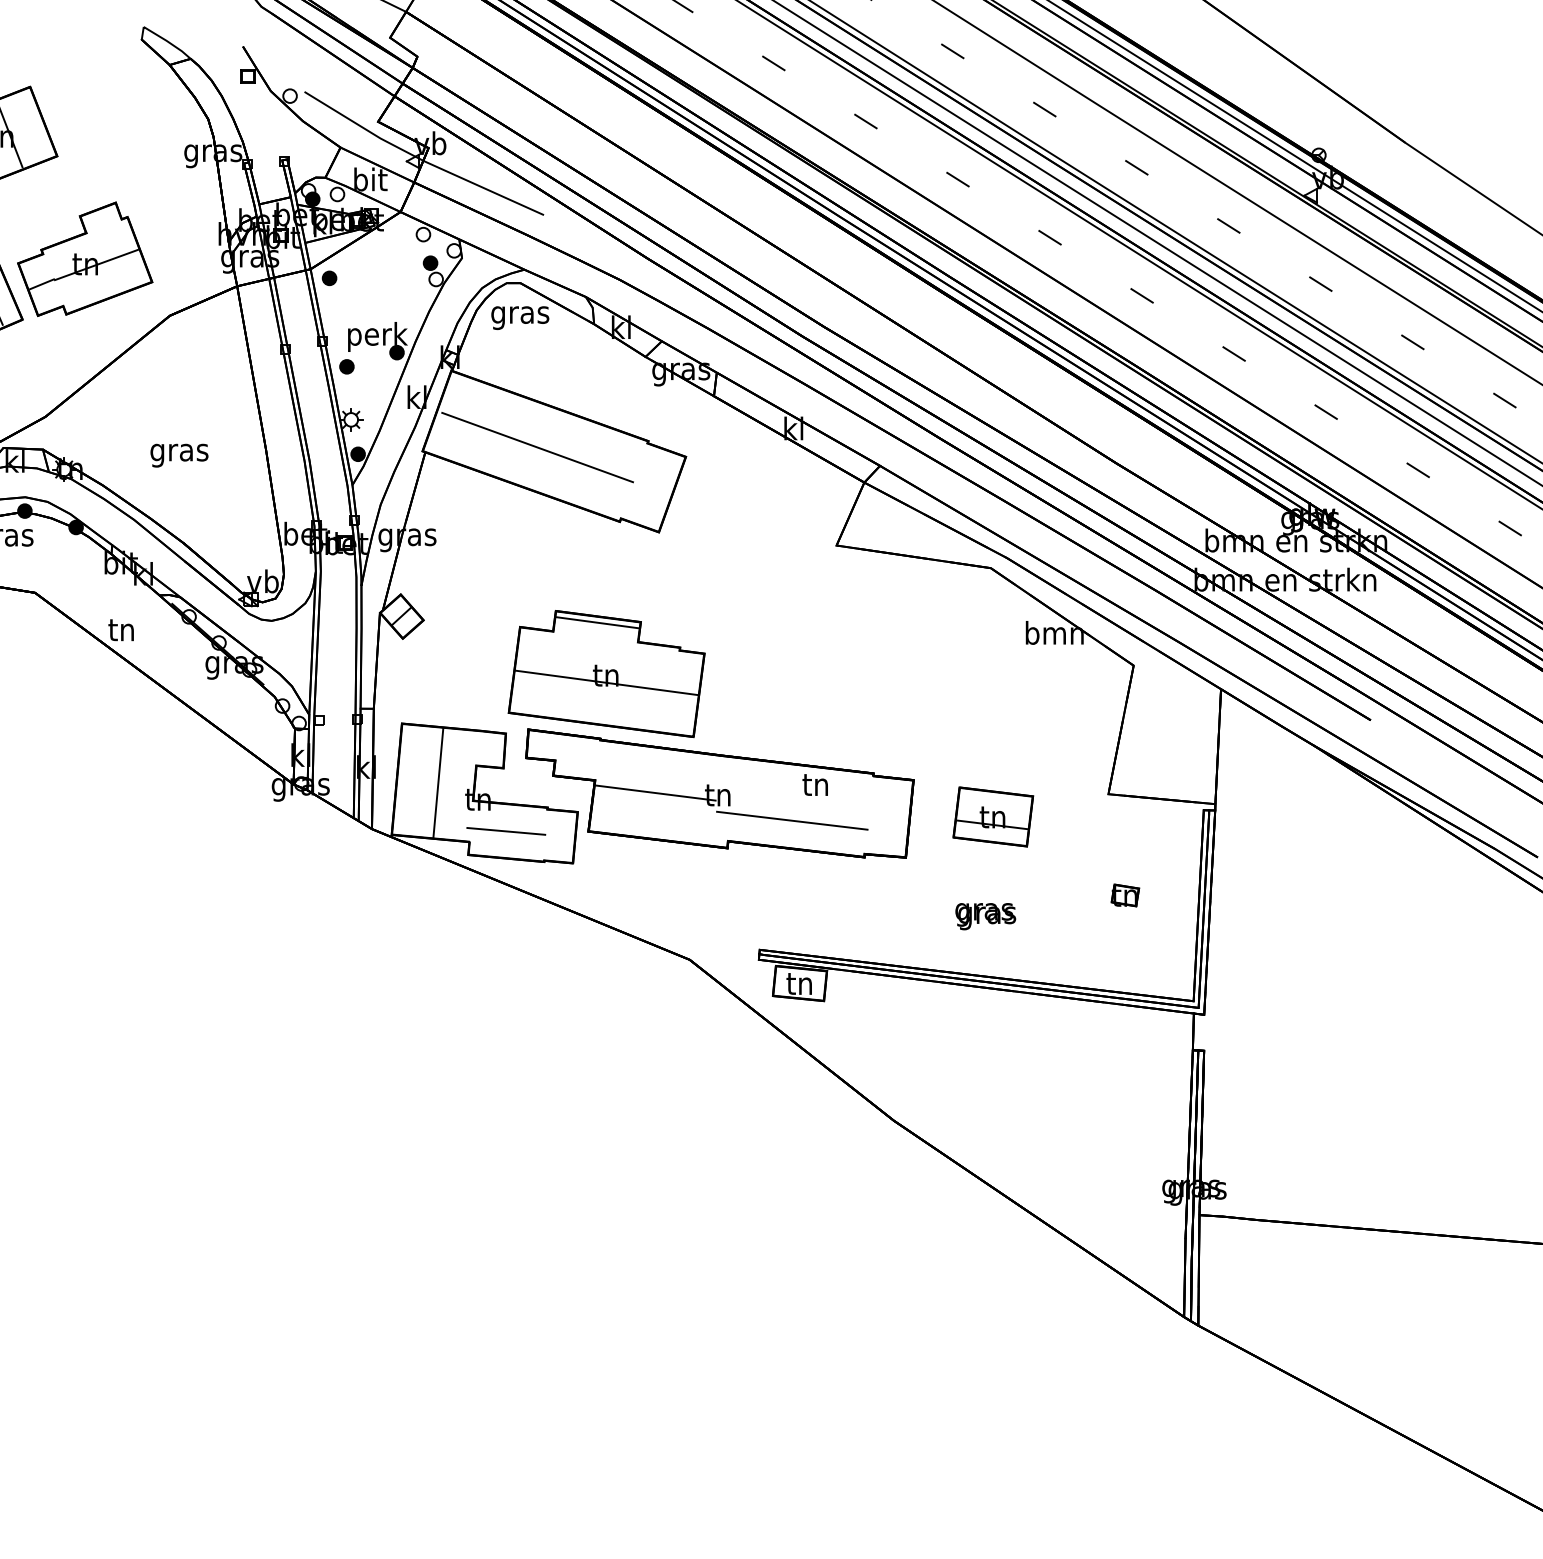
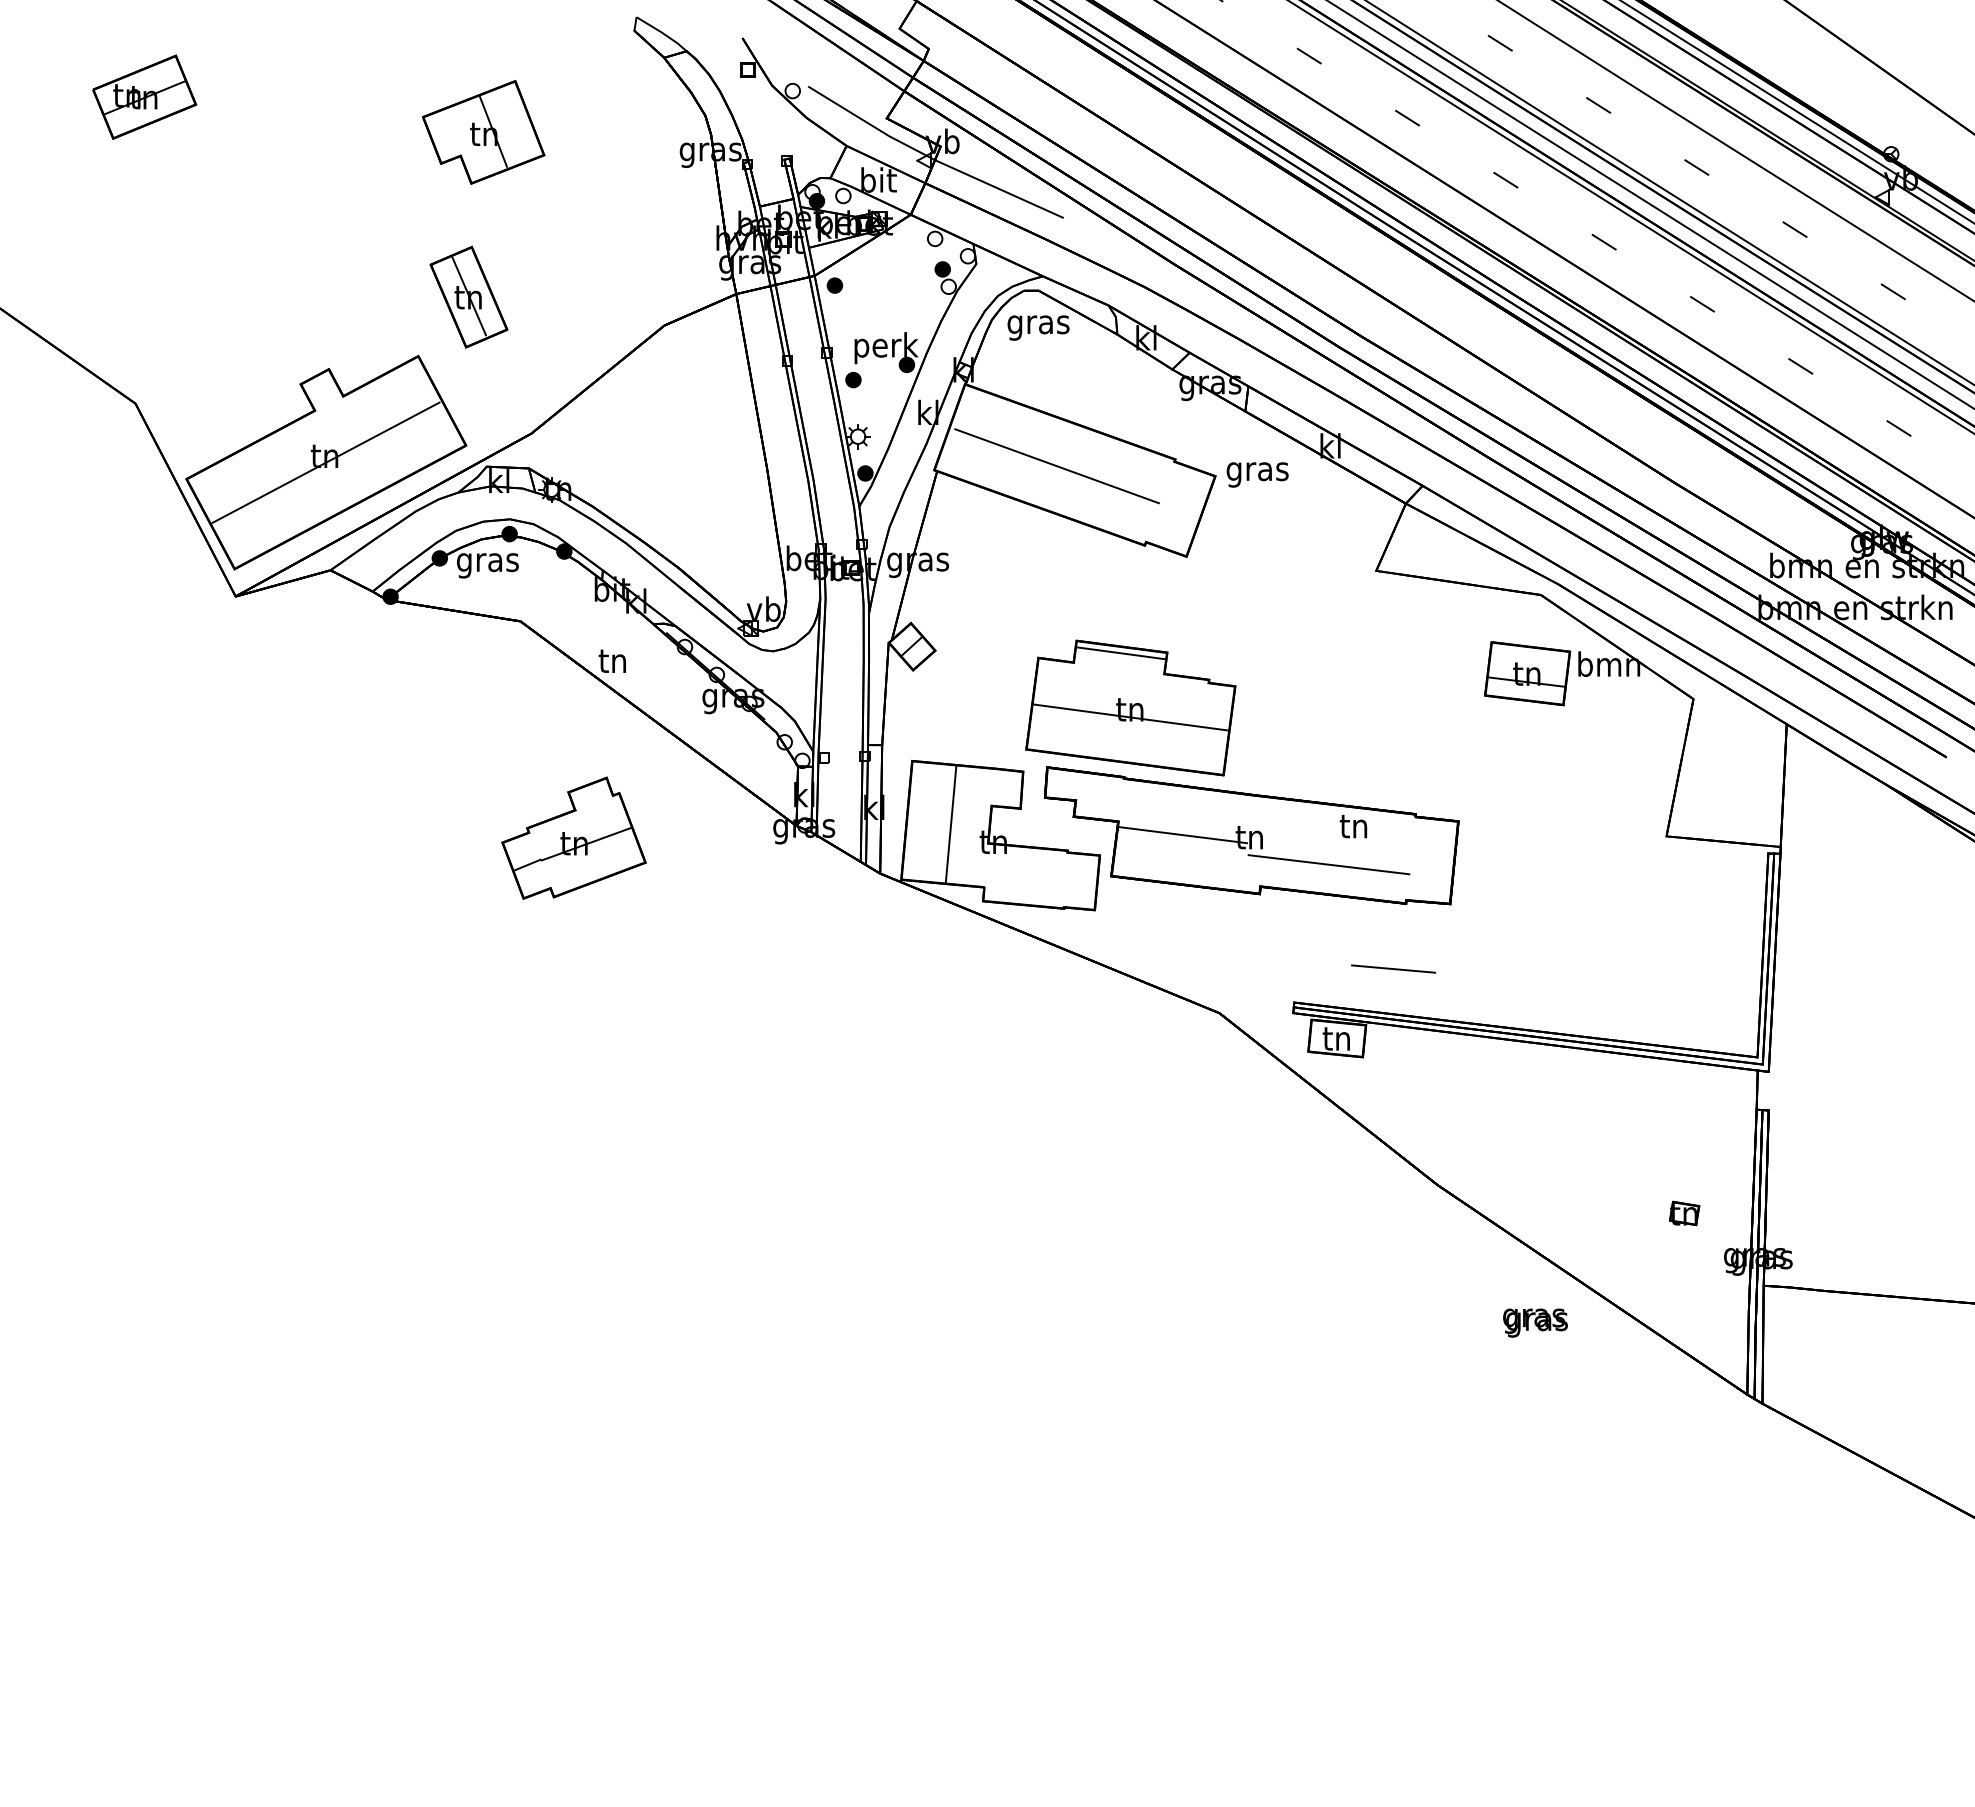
part: (84, 258) -> (573, 837), moved
text: (179, 455) -> (1257, 474), moved
part: (993, 816) -> (1527, 673), moved
line: (506, 830) -> (1393, 968), moved
part: (1125, 895) -> (1684, 1213), moved
text: (985, 916) -> (1535, 1322), moved

